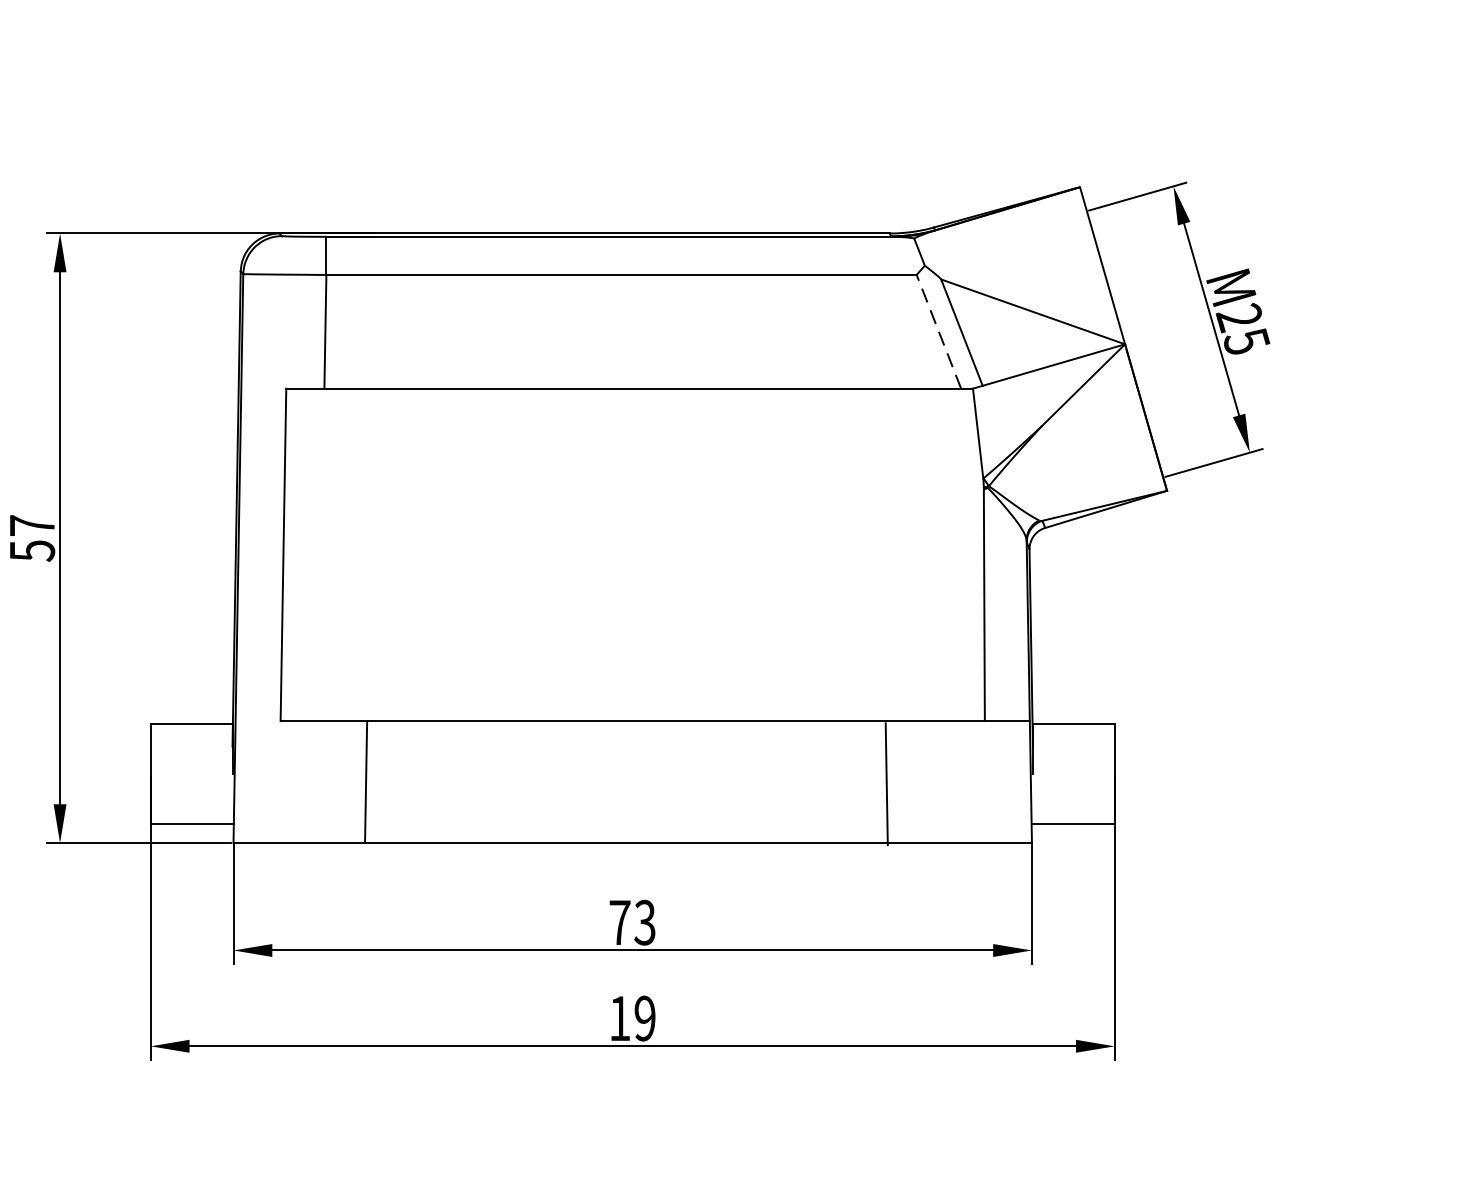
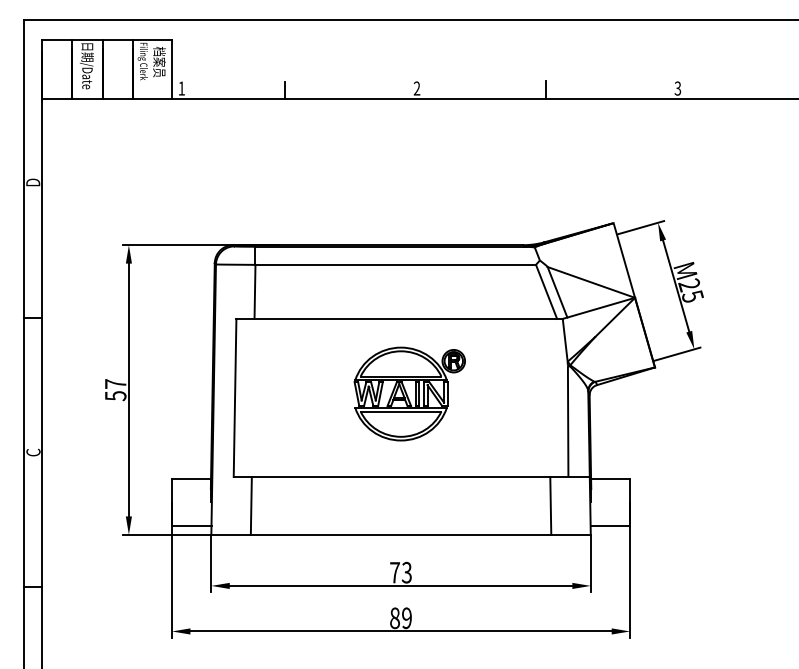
line: (938, 330) -> (546, 291), dashed -> solid
part: (650, 545) -> (409, 393), added
line: (364, 781) -> (250, 505), moved
line: (886, 783) -> (550, 505), moved
text: (618, 1019) -> (394, 618), 19 -> 89

